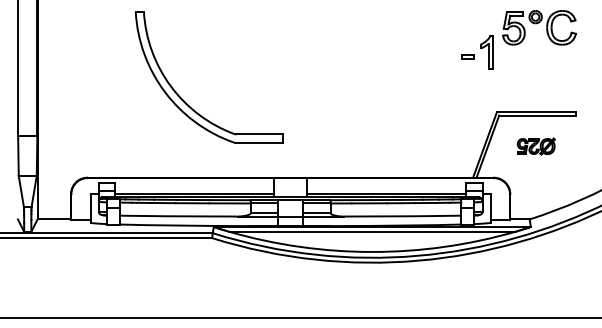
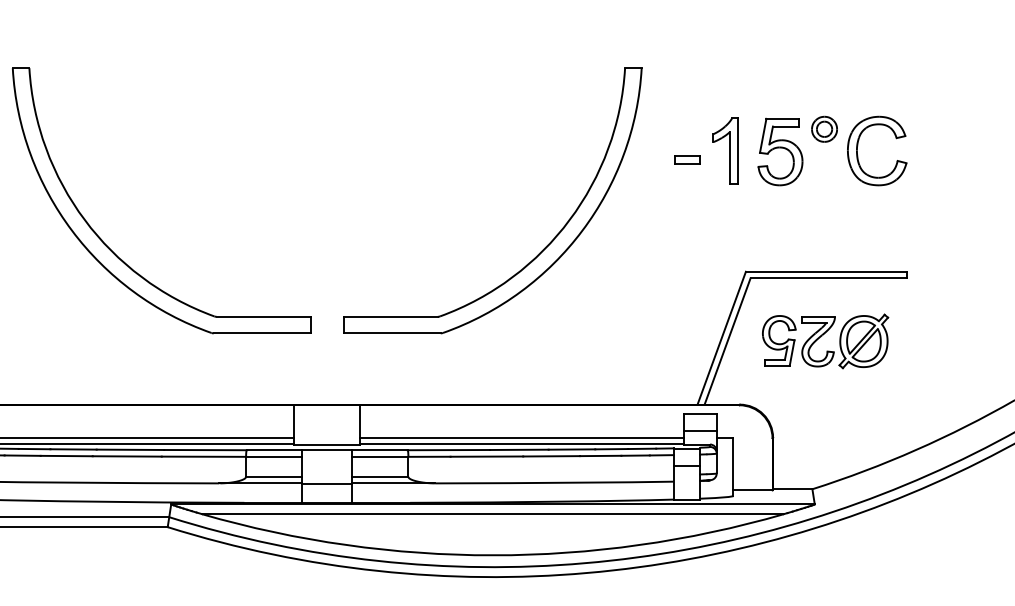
part: (539, 27) -> (832, 150), moved
part: (400, 96) -> (550, 239), added
part: (536, 146) -> (826, 341), size x1.67

